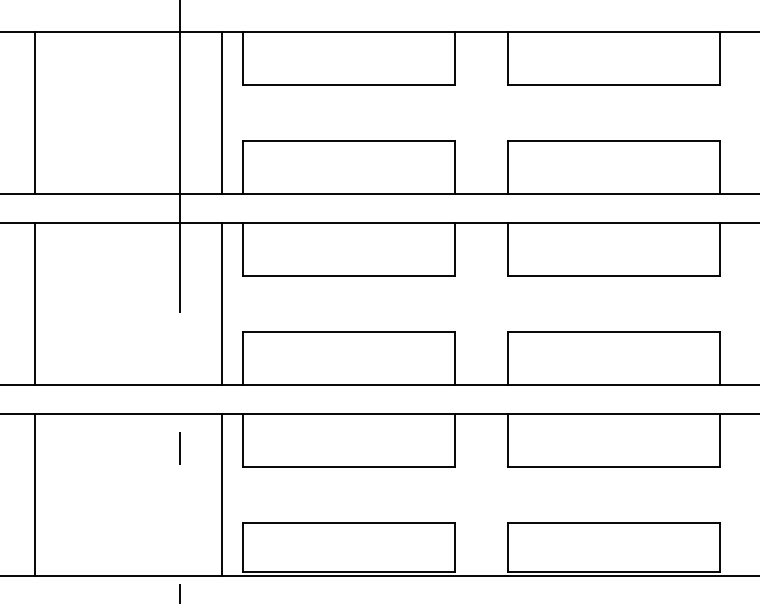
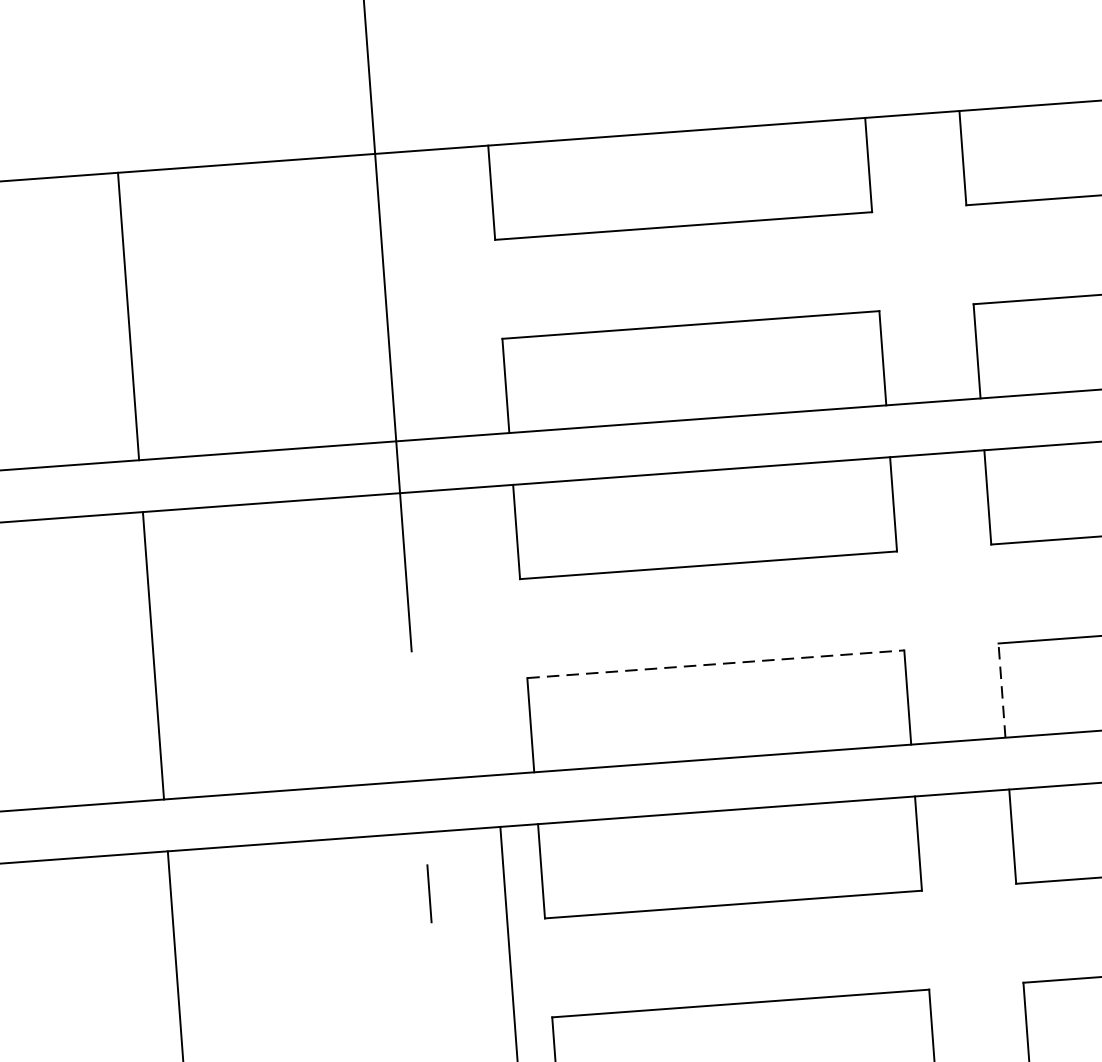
line: (222, 113) -> (461, 292), removed
line: (222, 303) -> (486, 630), removed
line: (349, 331) -> (715, 663), solid -> dashed
line: (508, 357) -> (1002, 688), solid -> dashed

